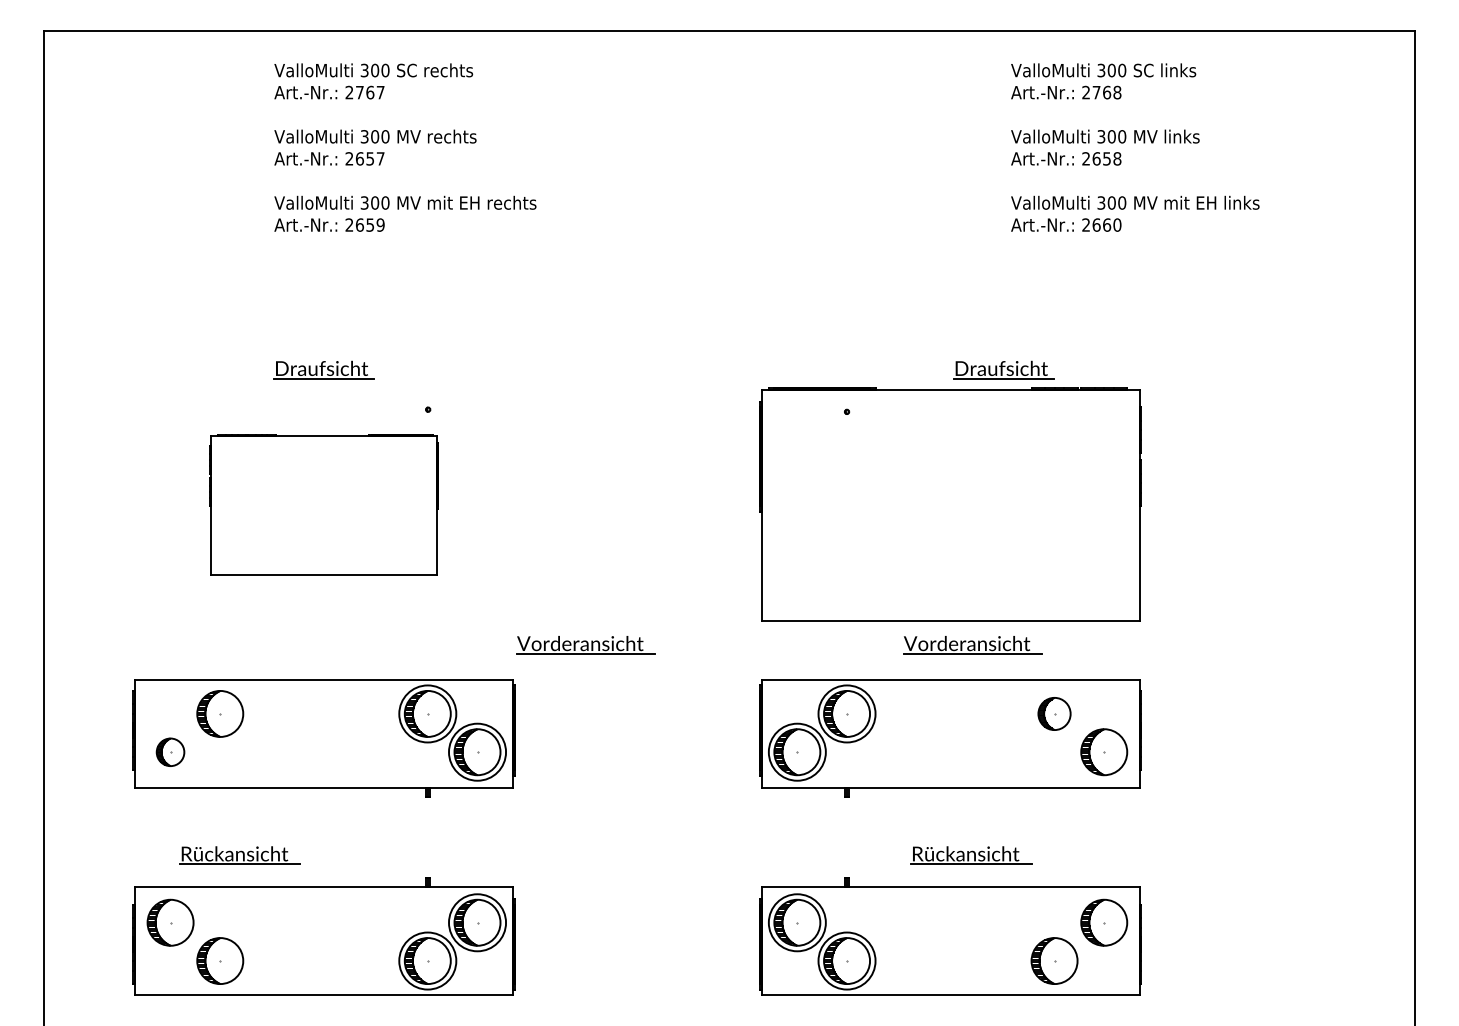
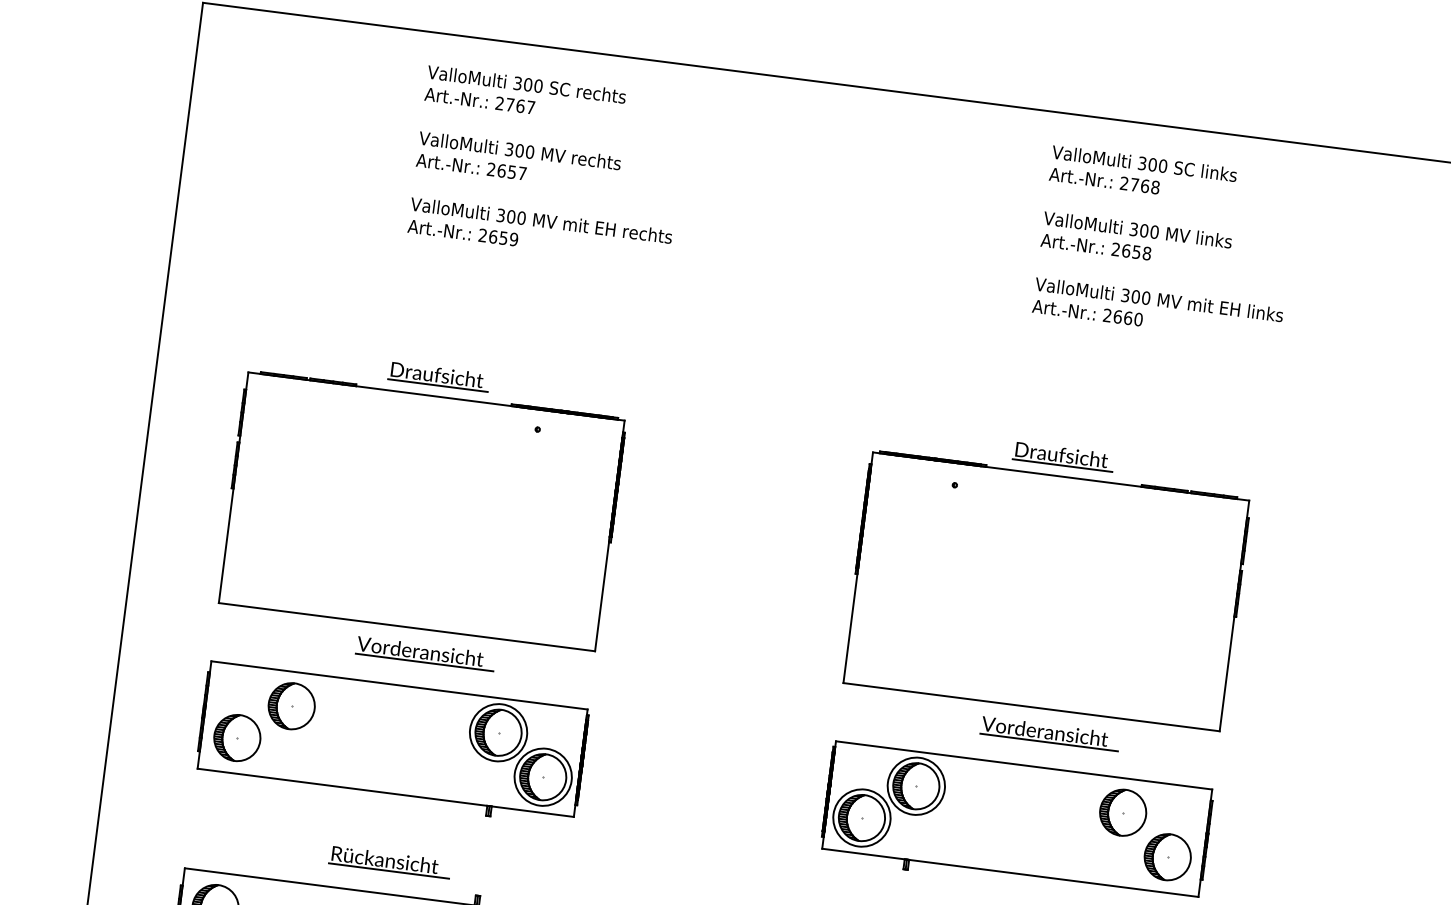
text: (1135, 147) -> (1166, 244), moved
part: (1003, 369) -> (1063, 456), moved
part: (323, 504) -> (421, 510), size x1.67
part: (585, 645) -> (425, 654), moved
part: (1054, 713) -> (1123, 812), size x1.43
part: (170, 752) -> (237, 738), size x1.67
part: (239, 855) -> (389, 862), moved

